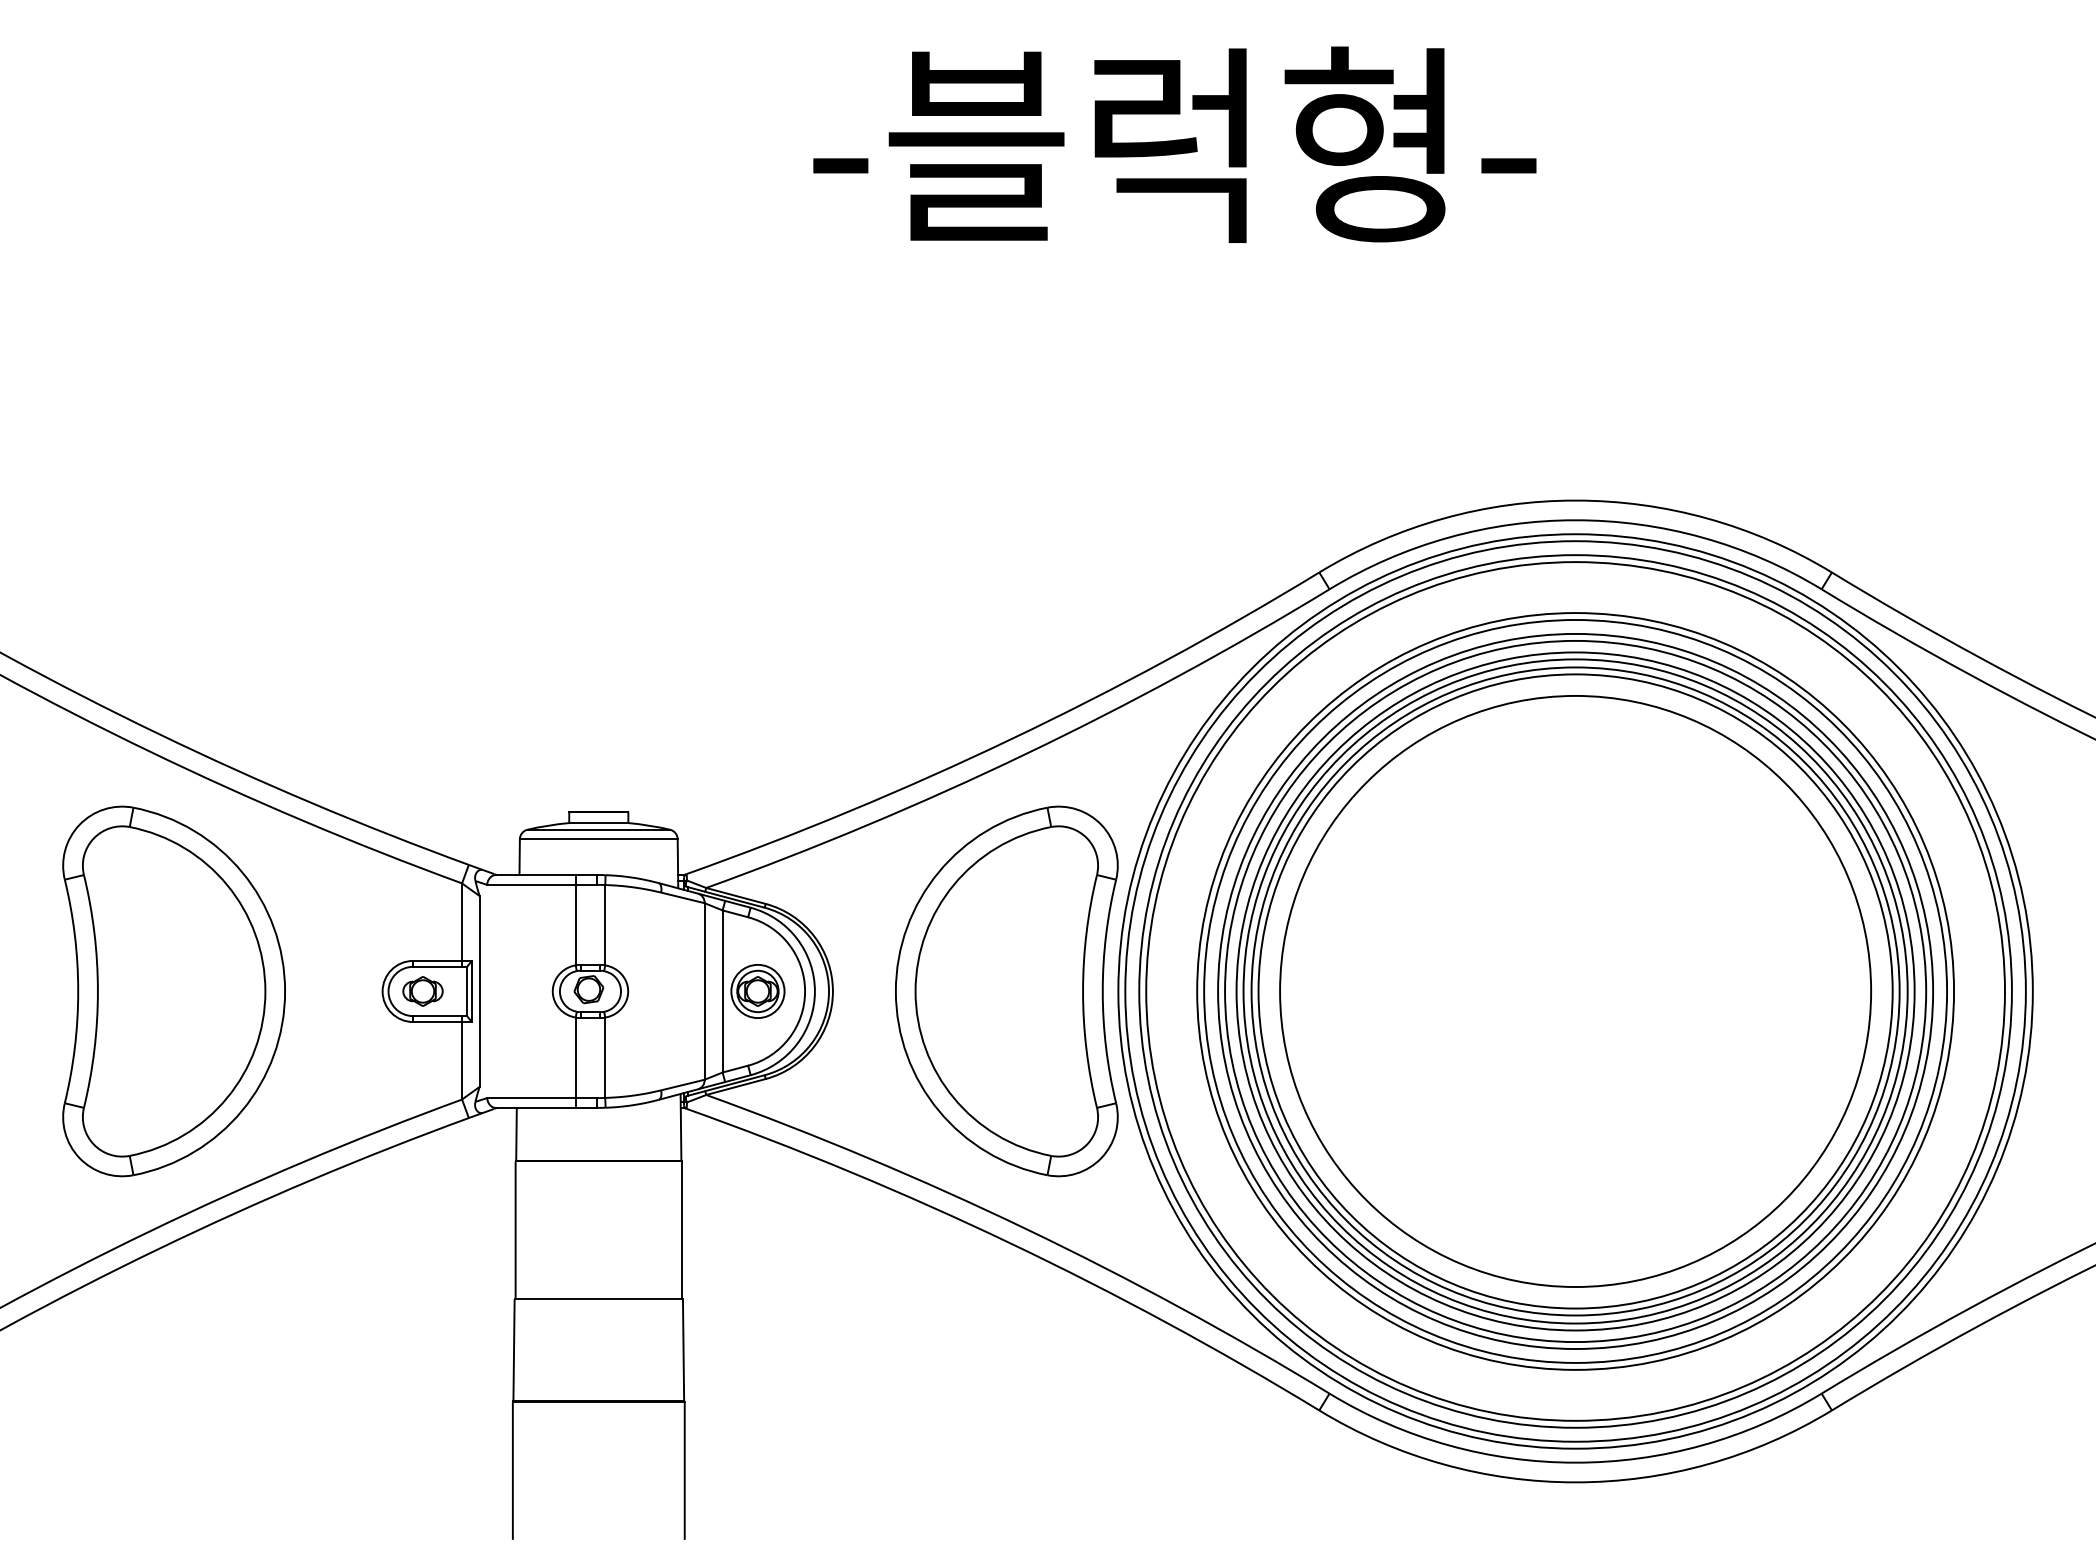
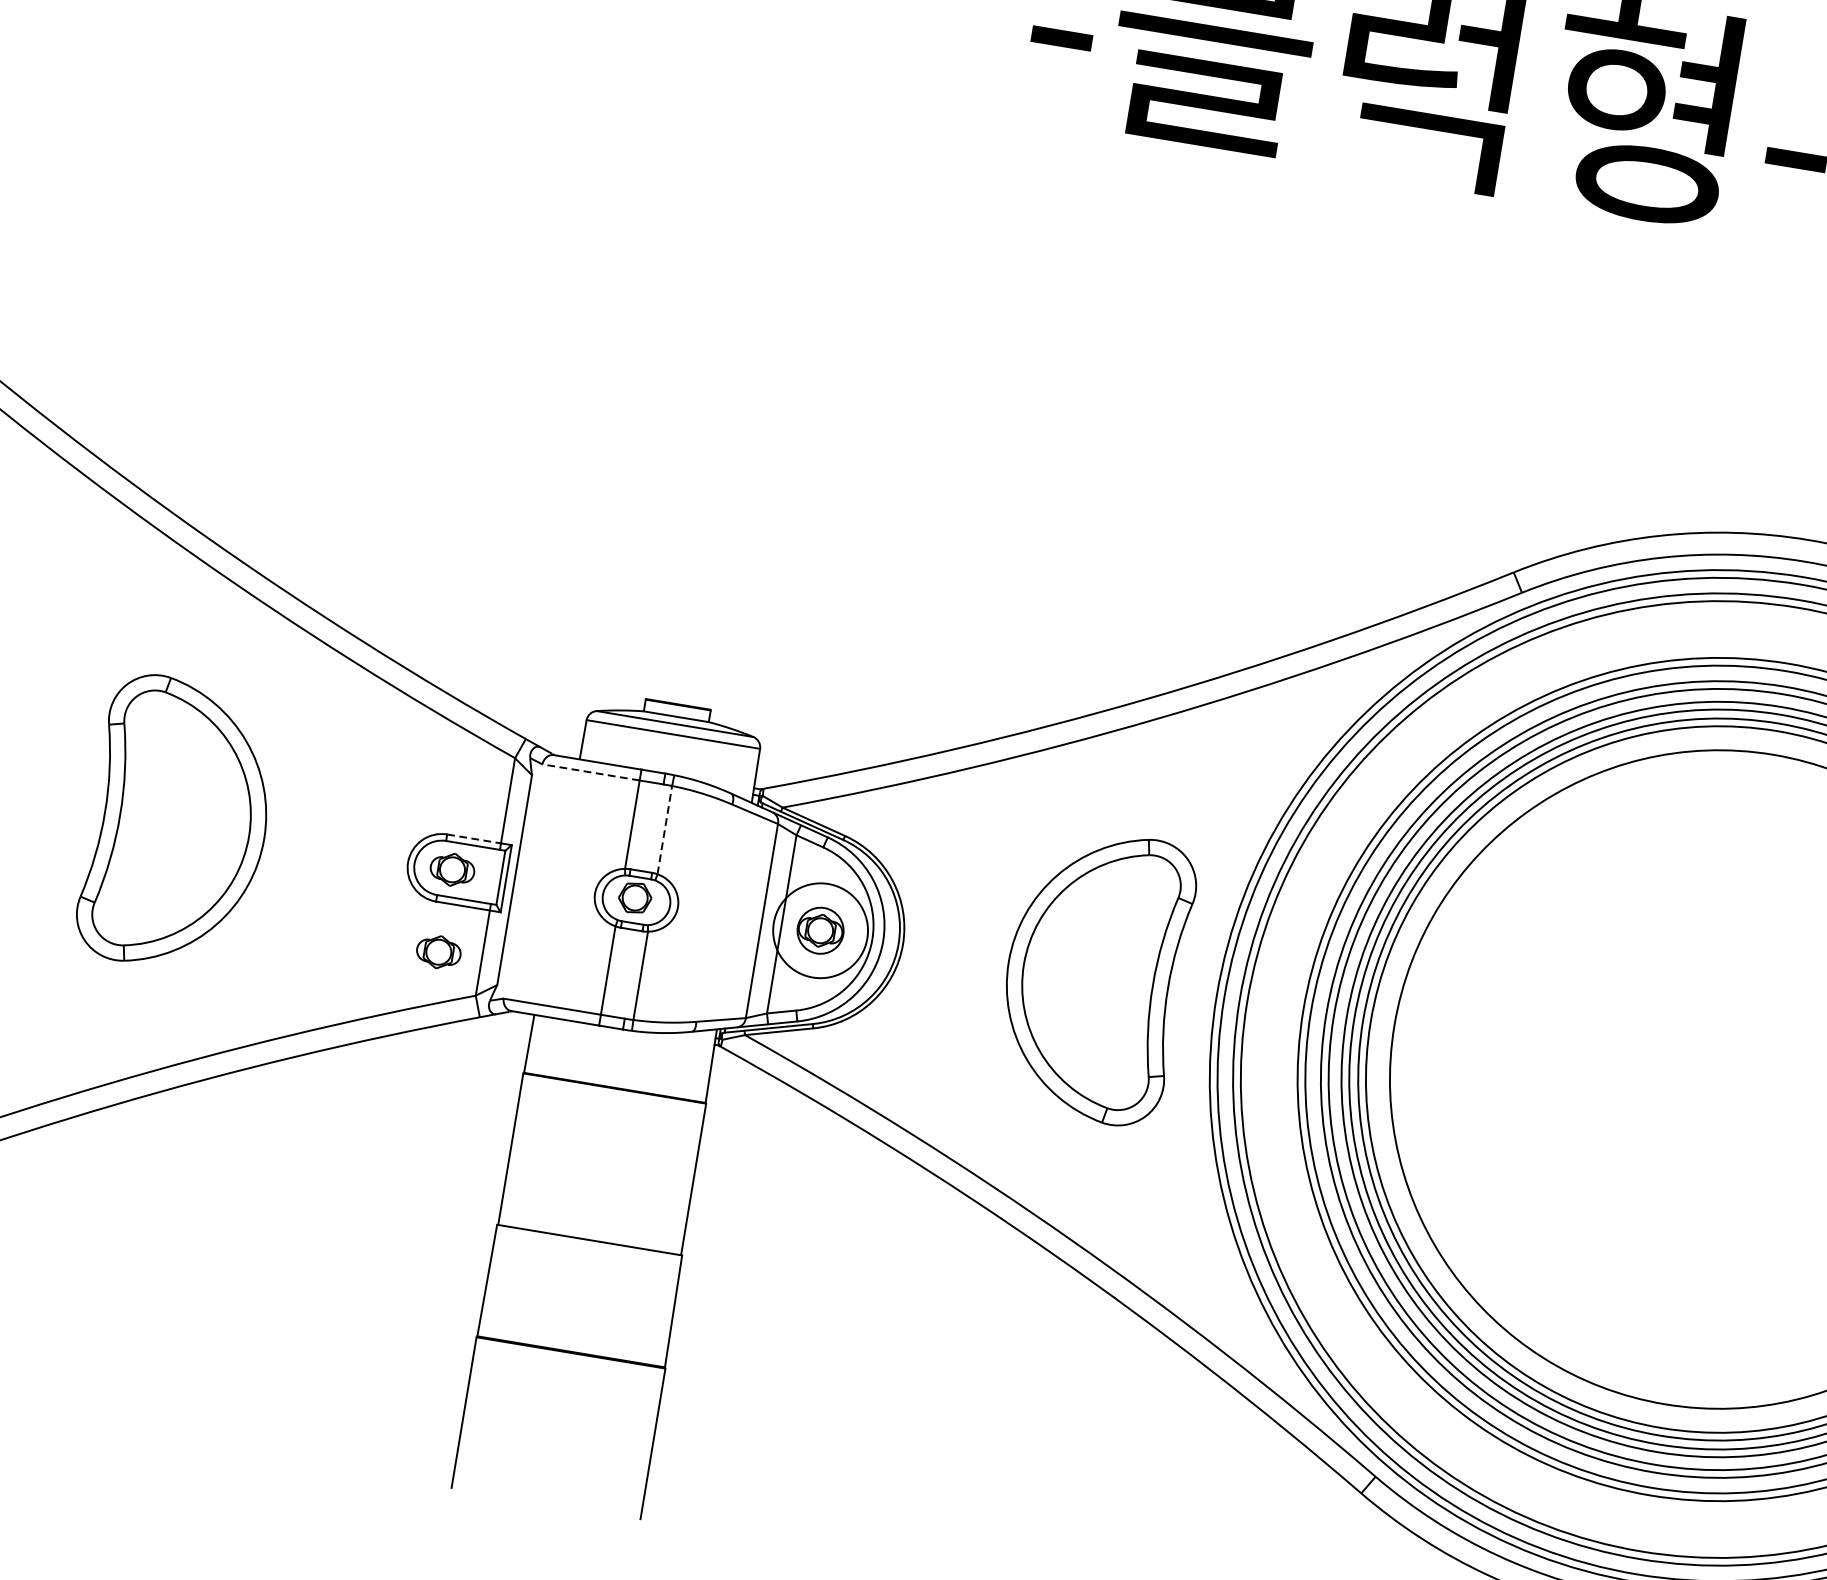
line: (530, 884) -> (590, 771), solid -> dashed
line: (605, 924) -> (665, 829), solid -> dashed
line: (438, 960) -> (475, 838), solid -> dashed
part: (173, 991) -> (178, 824), size x0.7
circle: (757, 991) -> (820, 930), size x1.6
part: (1006, 991) -> (1093, 976), size x0.7
part: (422, 1066) -> (438, 952), added

